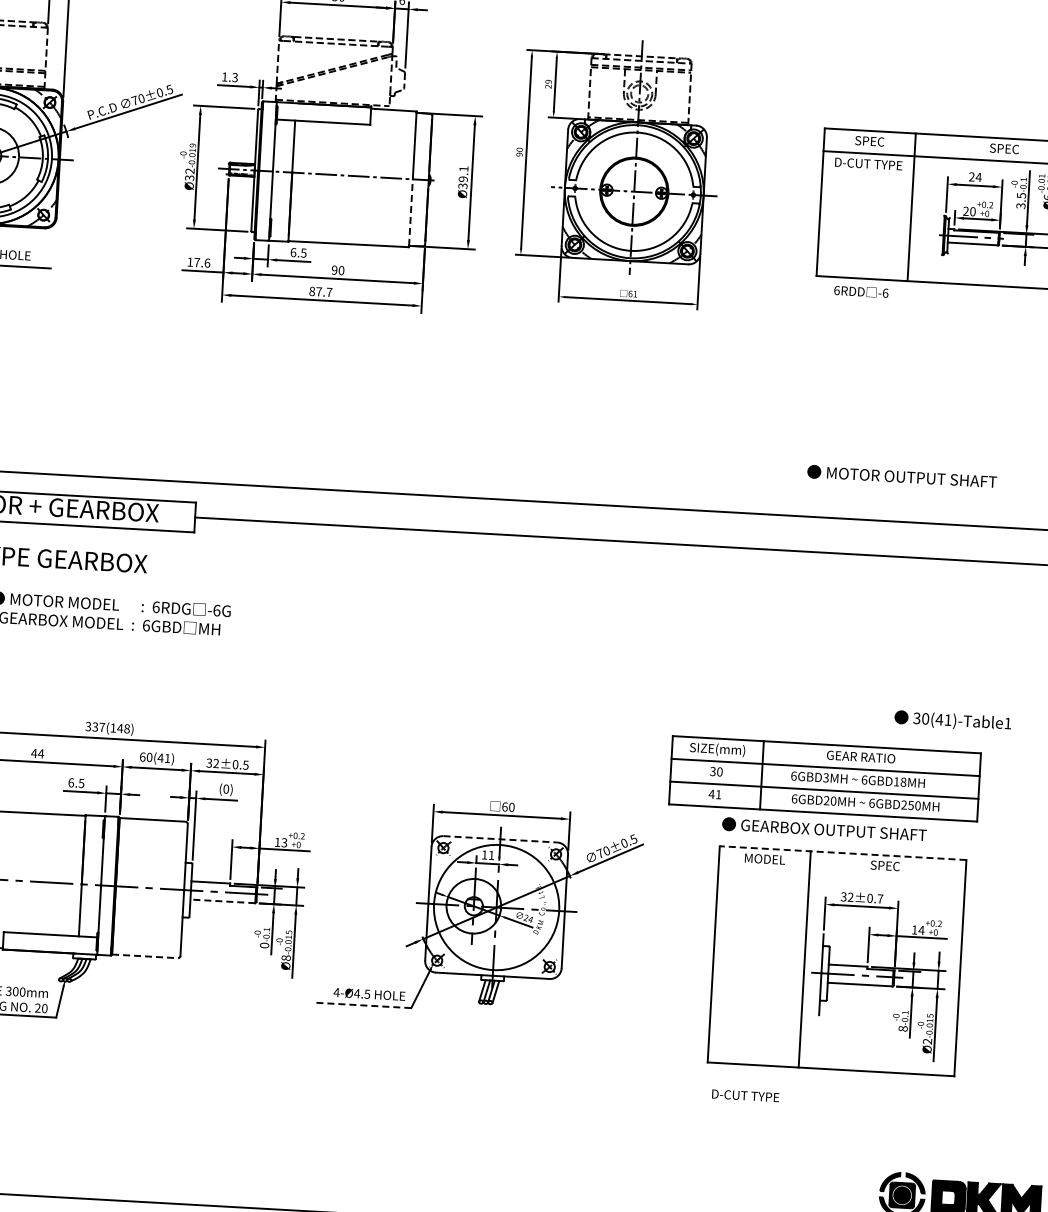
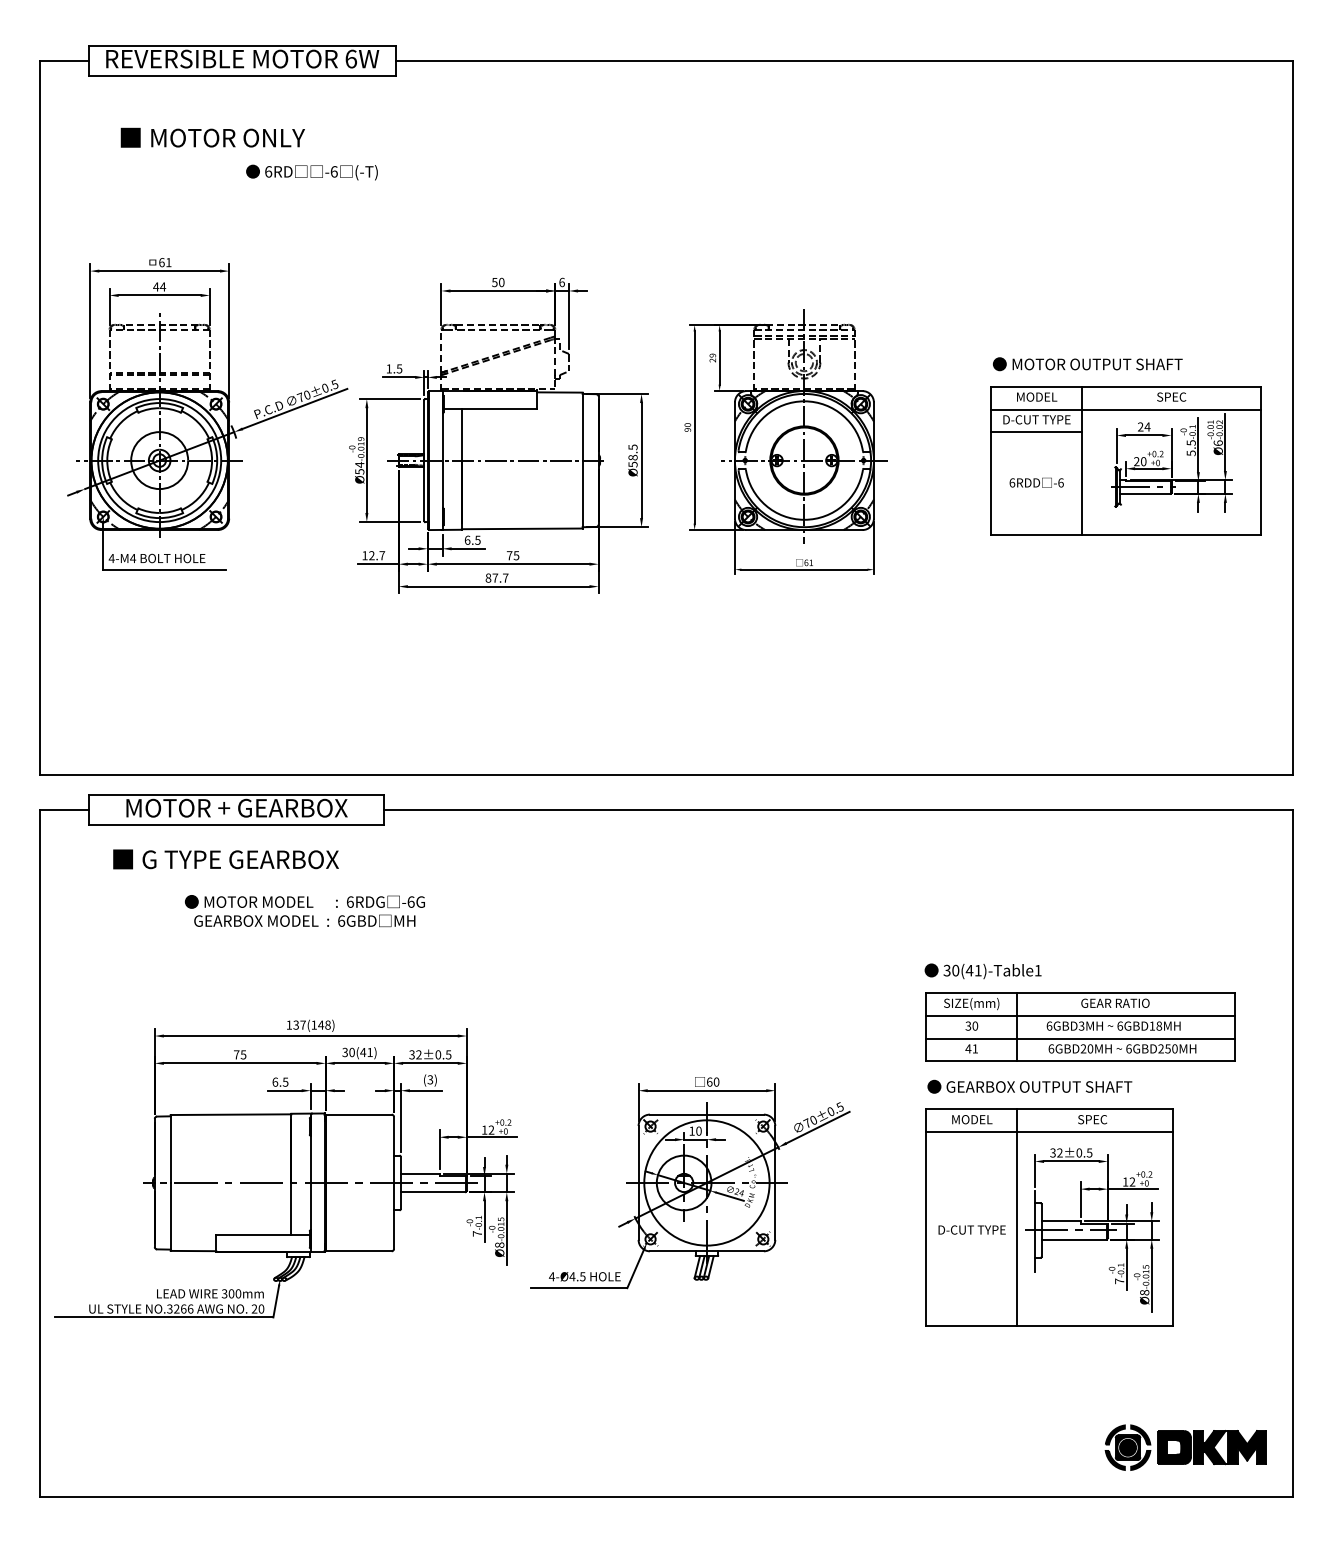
text: (235, 77) -> (399, 368), 1.3 -> 1.5
text: (870, 140) -> (1037, 396), SPEC -> MODEL
text: (189, 173) -> (359, 467), Ø32 -> Ø54
line: (867, 176) -> (1036, 432), added
text: (462, 177) -> (632, 455), Ø39.1 -> Ø58.5
text: (1020, 205) -> (1190, 452), 3.5 -> 5.5
line: (410, 212) -> (582, 493), dashed -> solid
text: (202, 262) -> (377, 555), 17.6 -> 12.7
text: (337, 270) -> (512, 555), 90 -> 75
text: (861, 291) -> (1036, 482), moved
text: (901, 477) -> (1087, 364), moved
text: (952, 721) -> (982, 971), moved
text: (88, 726) -> (289, 1024), 337(148) -> 137(148)
text: (37, 753) -> (239, 1054), 44 -> 75
text: (143, 757) -> (345, 1052), 60(41) -> 30(41)
part: (824, 778) -> (1080, 1026), moved
text: (226, 788) -> (430, 1079), (0) -> (3)
line: (499, 839) -> (706, 1114), dashed -> solid
text: (284, 843) -> (491, 1130), 13 -> 12
line: (842, 853) -> (1049, 1109), dashed -> solid
text: (491, 854) -> (698, 1130), 11 -> 10
line: (841, 876) -> (1049, 1132), added
text: (880, 898) -> (1089, 1152), 32±0.7 -> 32±0.5
line: (222, 901) -> (432, 1192), dashed -> solid
text: (921, 929) -> (1132, 1181), 14 -> 12
text: (264, 945) -> (477, 1233), 0 -> 7
line: (145, 956) -> (359, 1251), dashed -> solid
line: (362, 1005) -> (578, 1288), dashed -> solid
text: (903, 1028) -> (1119, 1281), 8 -> 7
text: (927, 1041) -> (1144, 1292), Ø2 -> Ø8
text: (745, 1095) -> (971, 1229), moved

